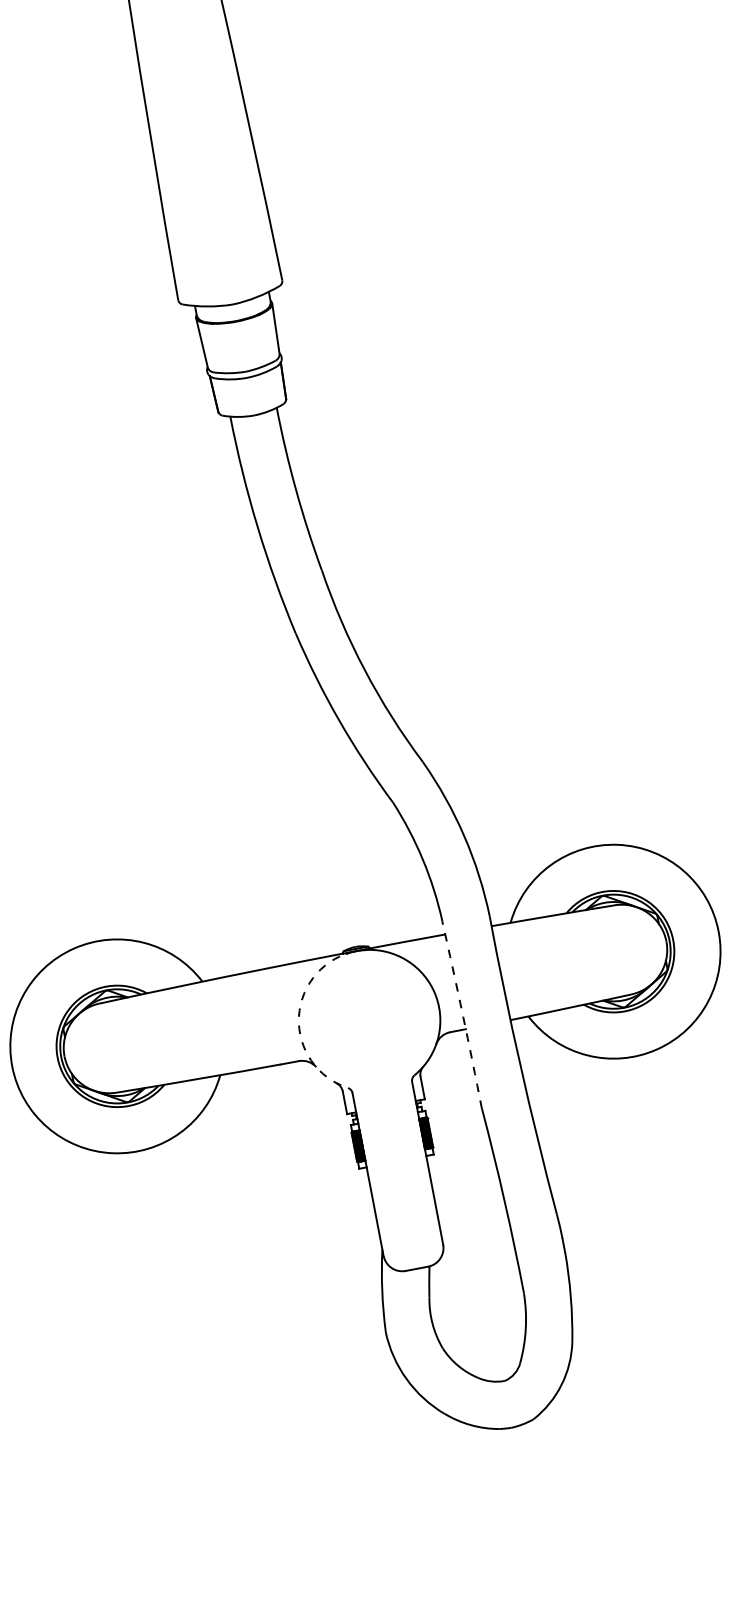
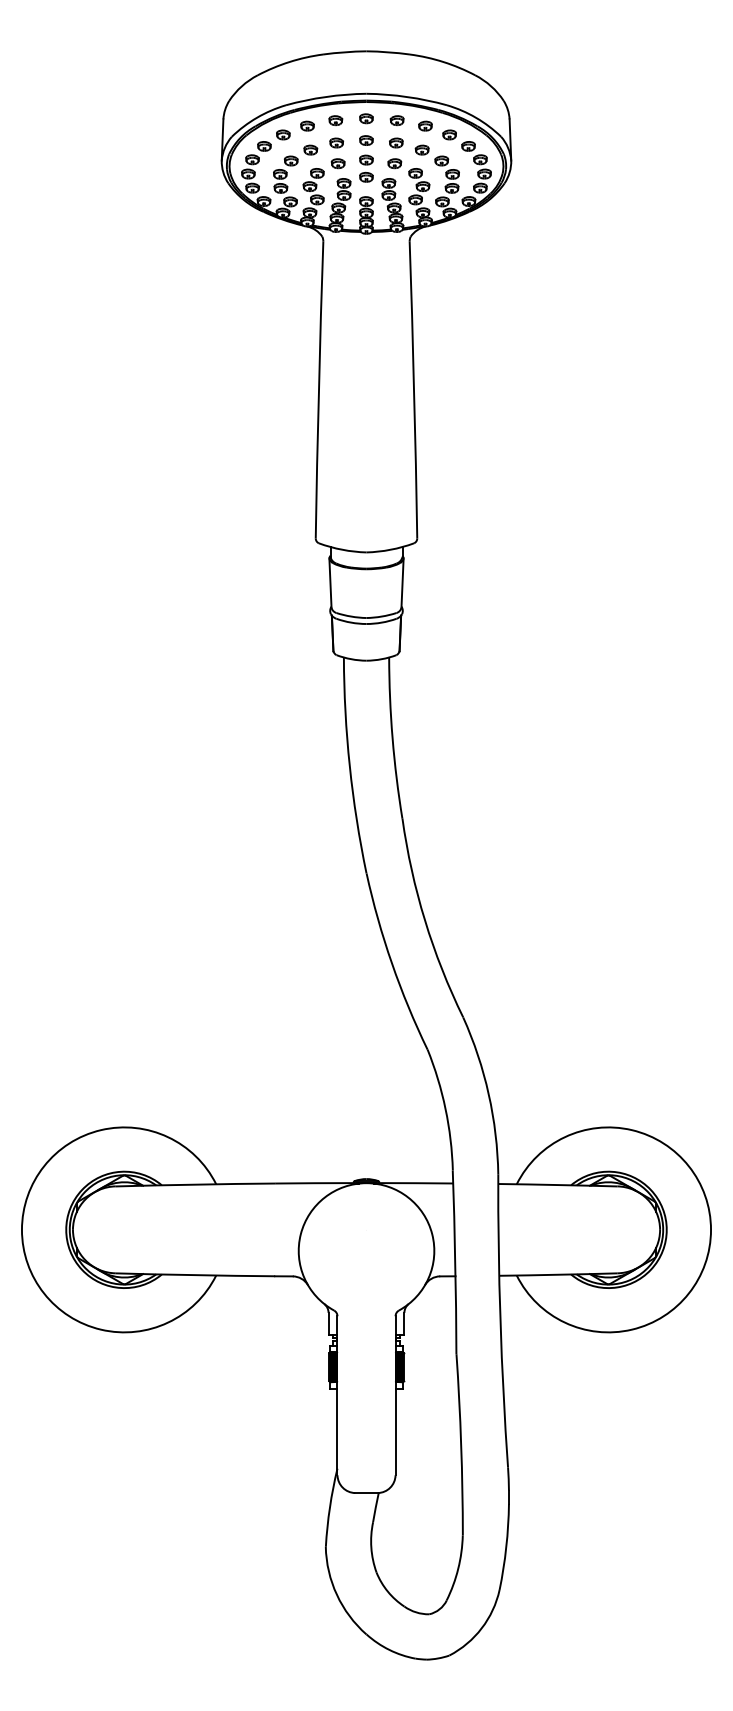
arc: (463, 1015) -> (455, 1262), dashed -> solid
arc: (298, 1016) -> (300, 1234), dashed -> solid

